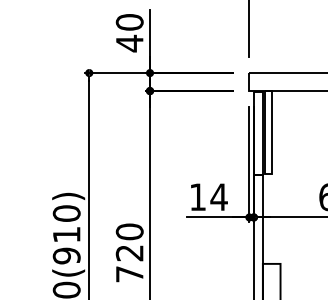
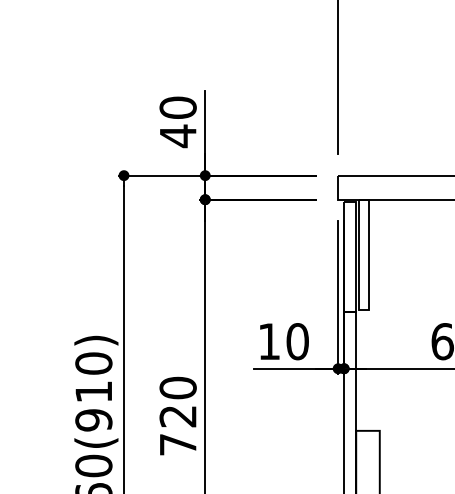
text: (219, 197) -> (297, 341), 14 -> 10

